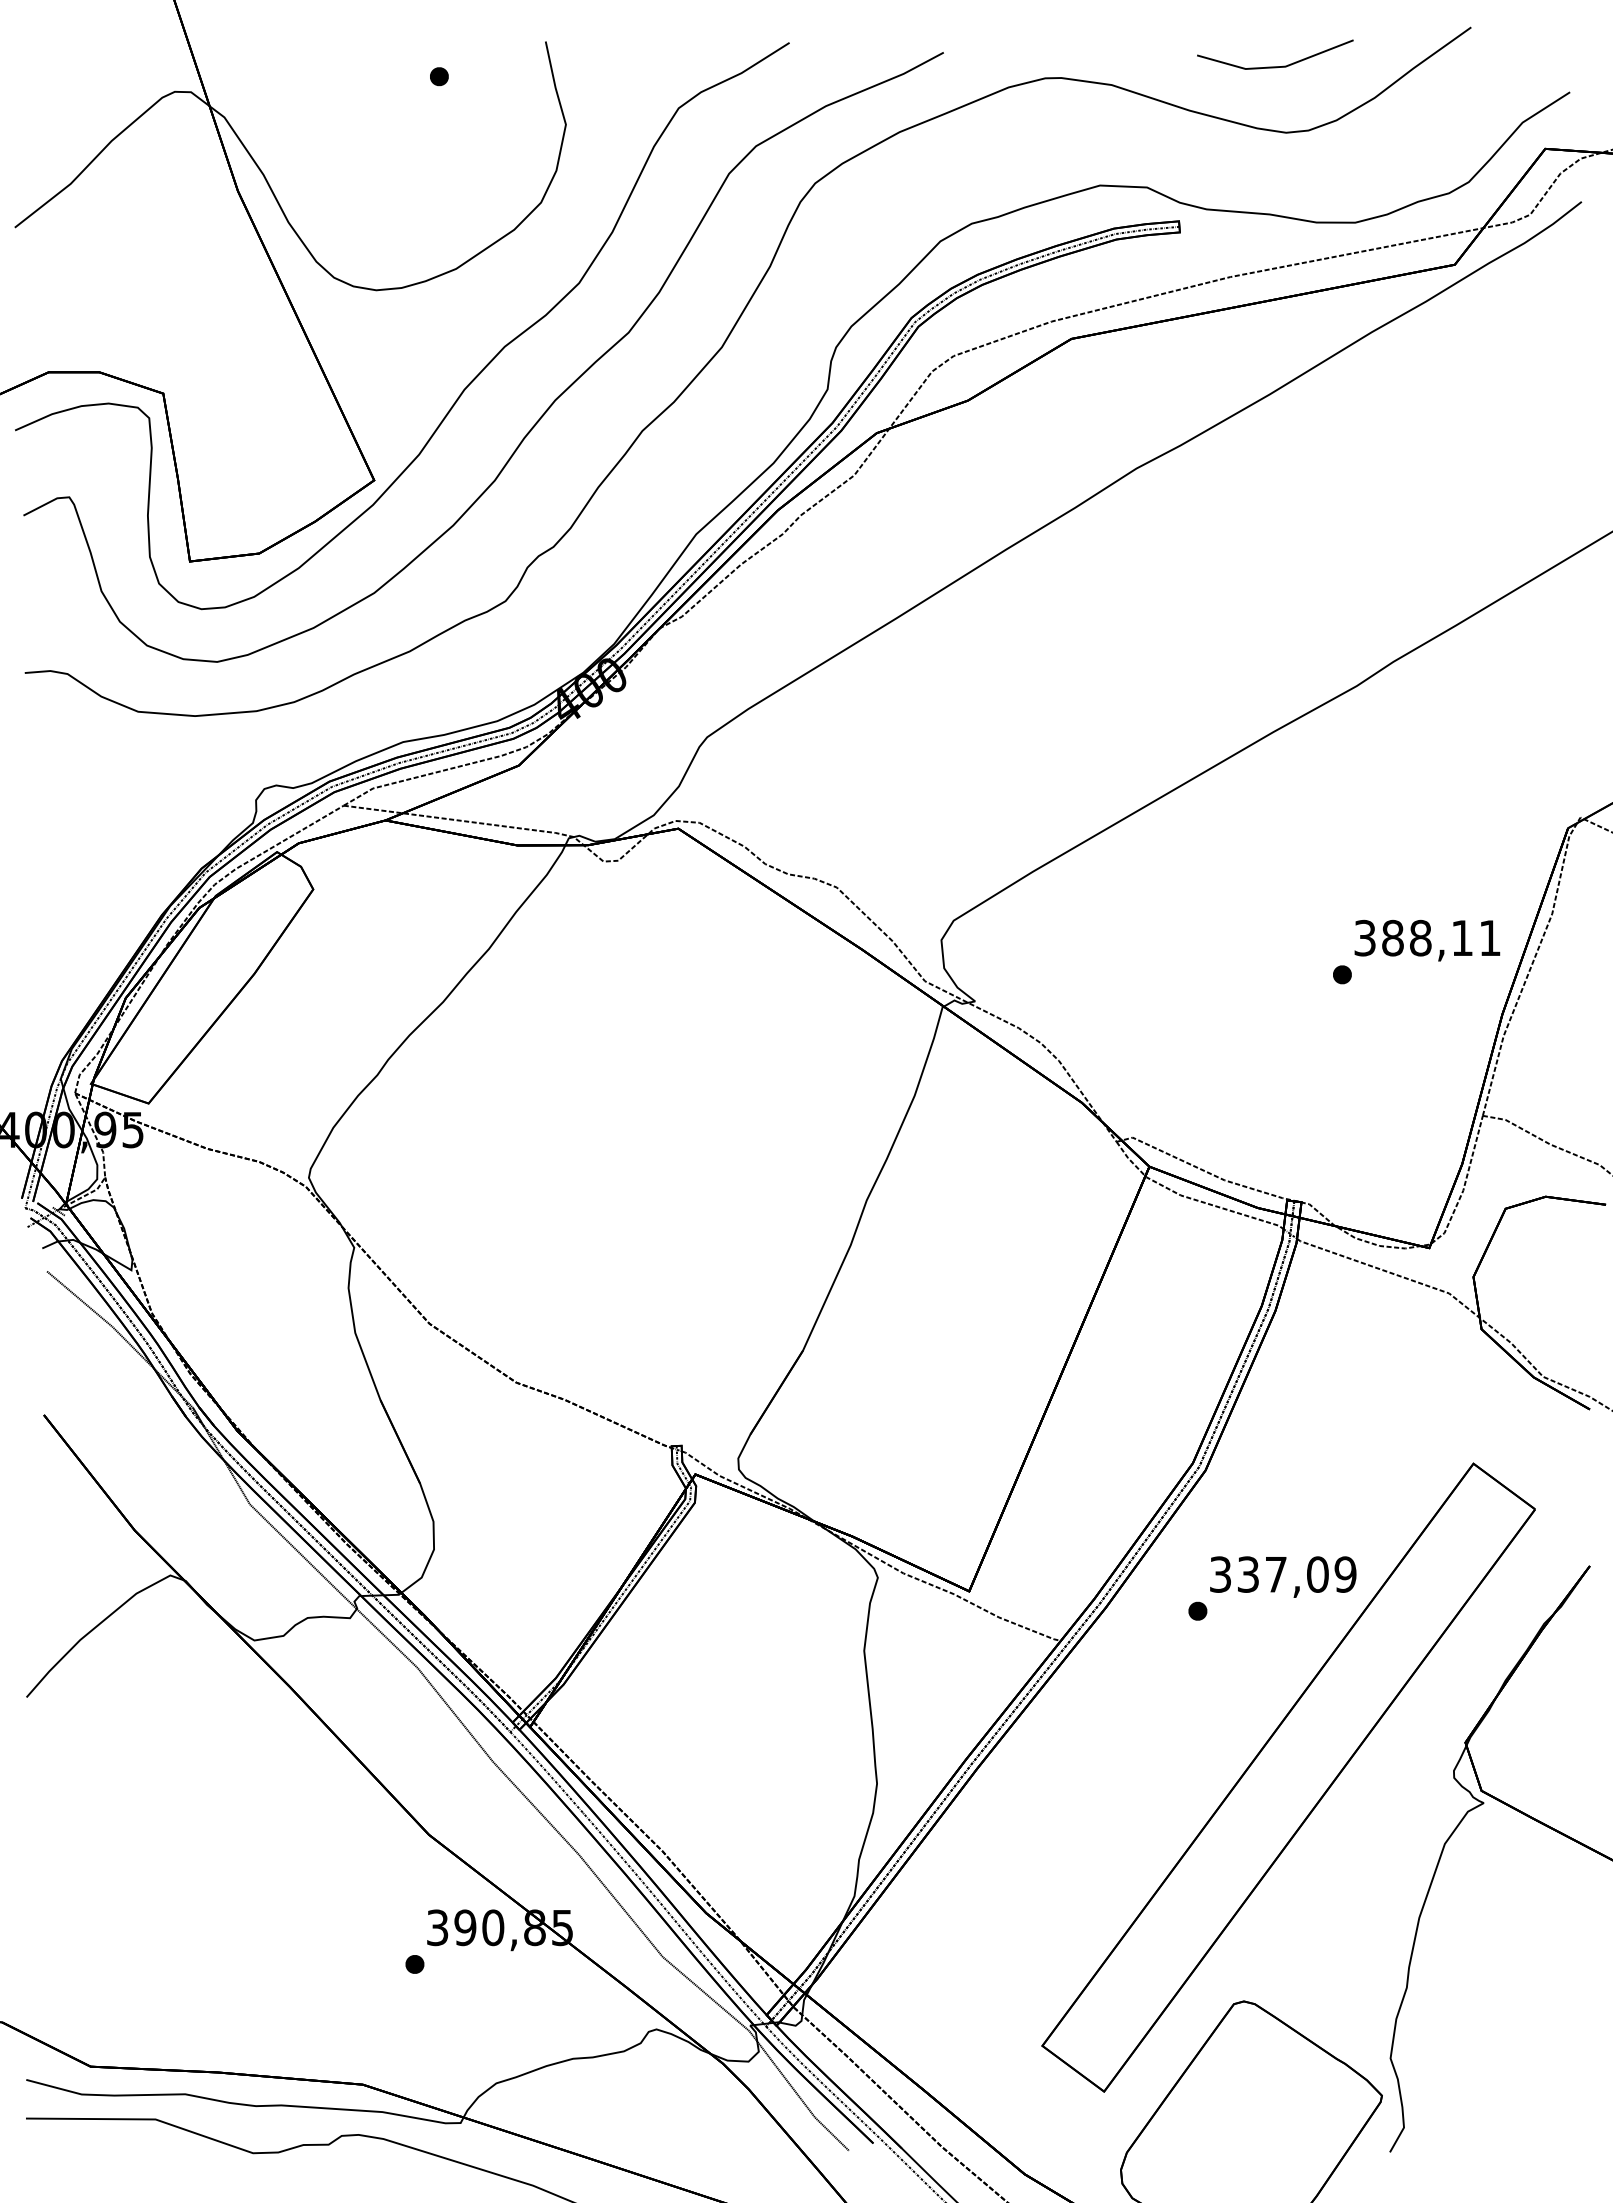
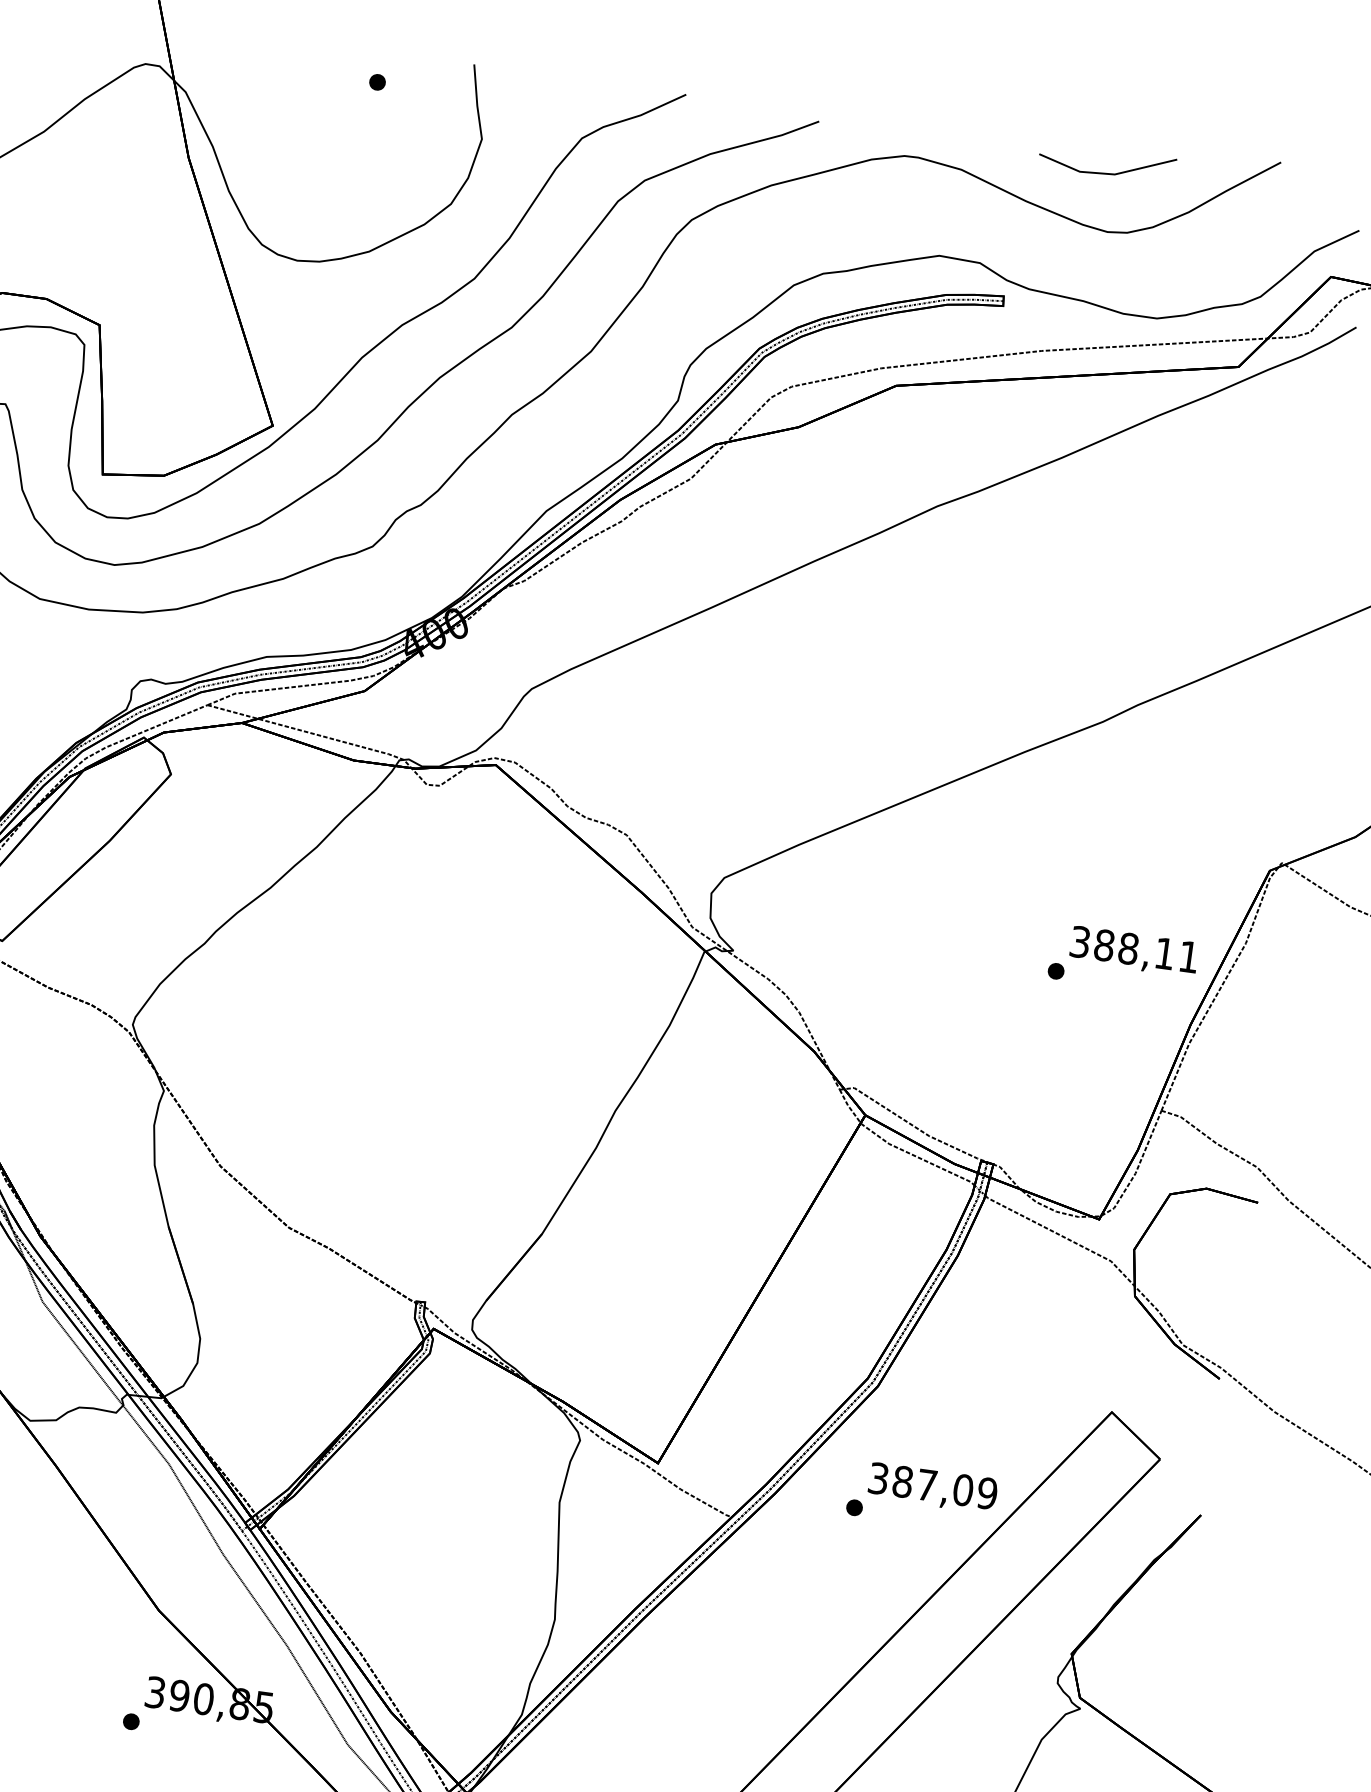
text: (1248, 1574) -> (902, 1481), 337,09 -> 387,09

